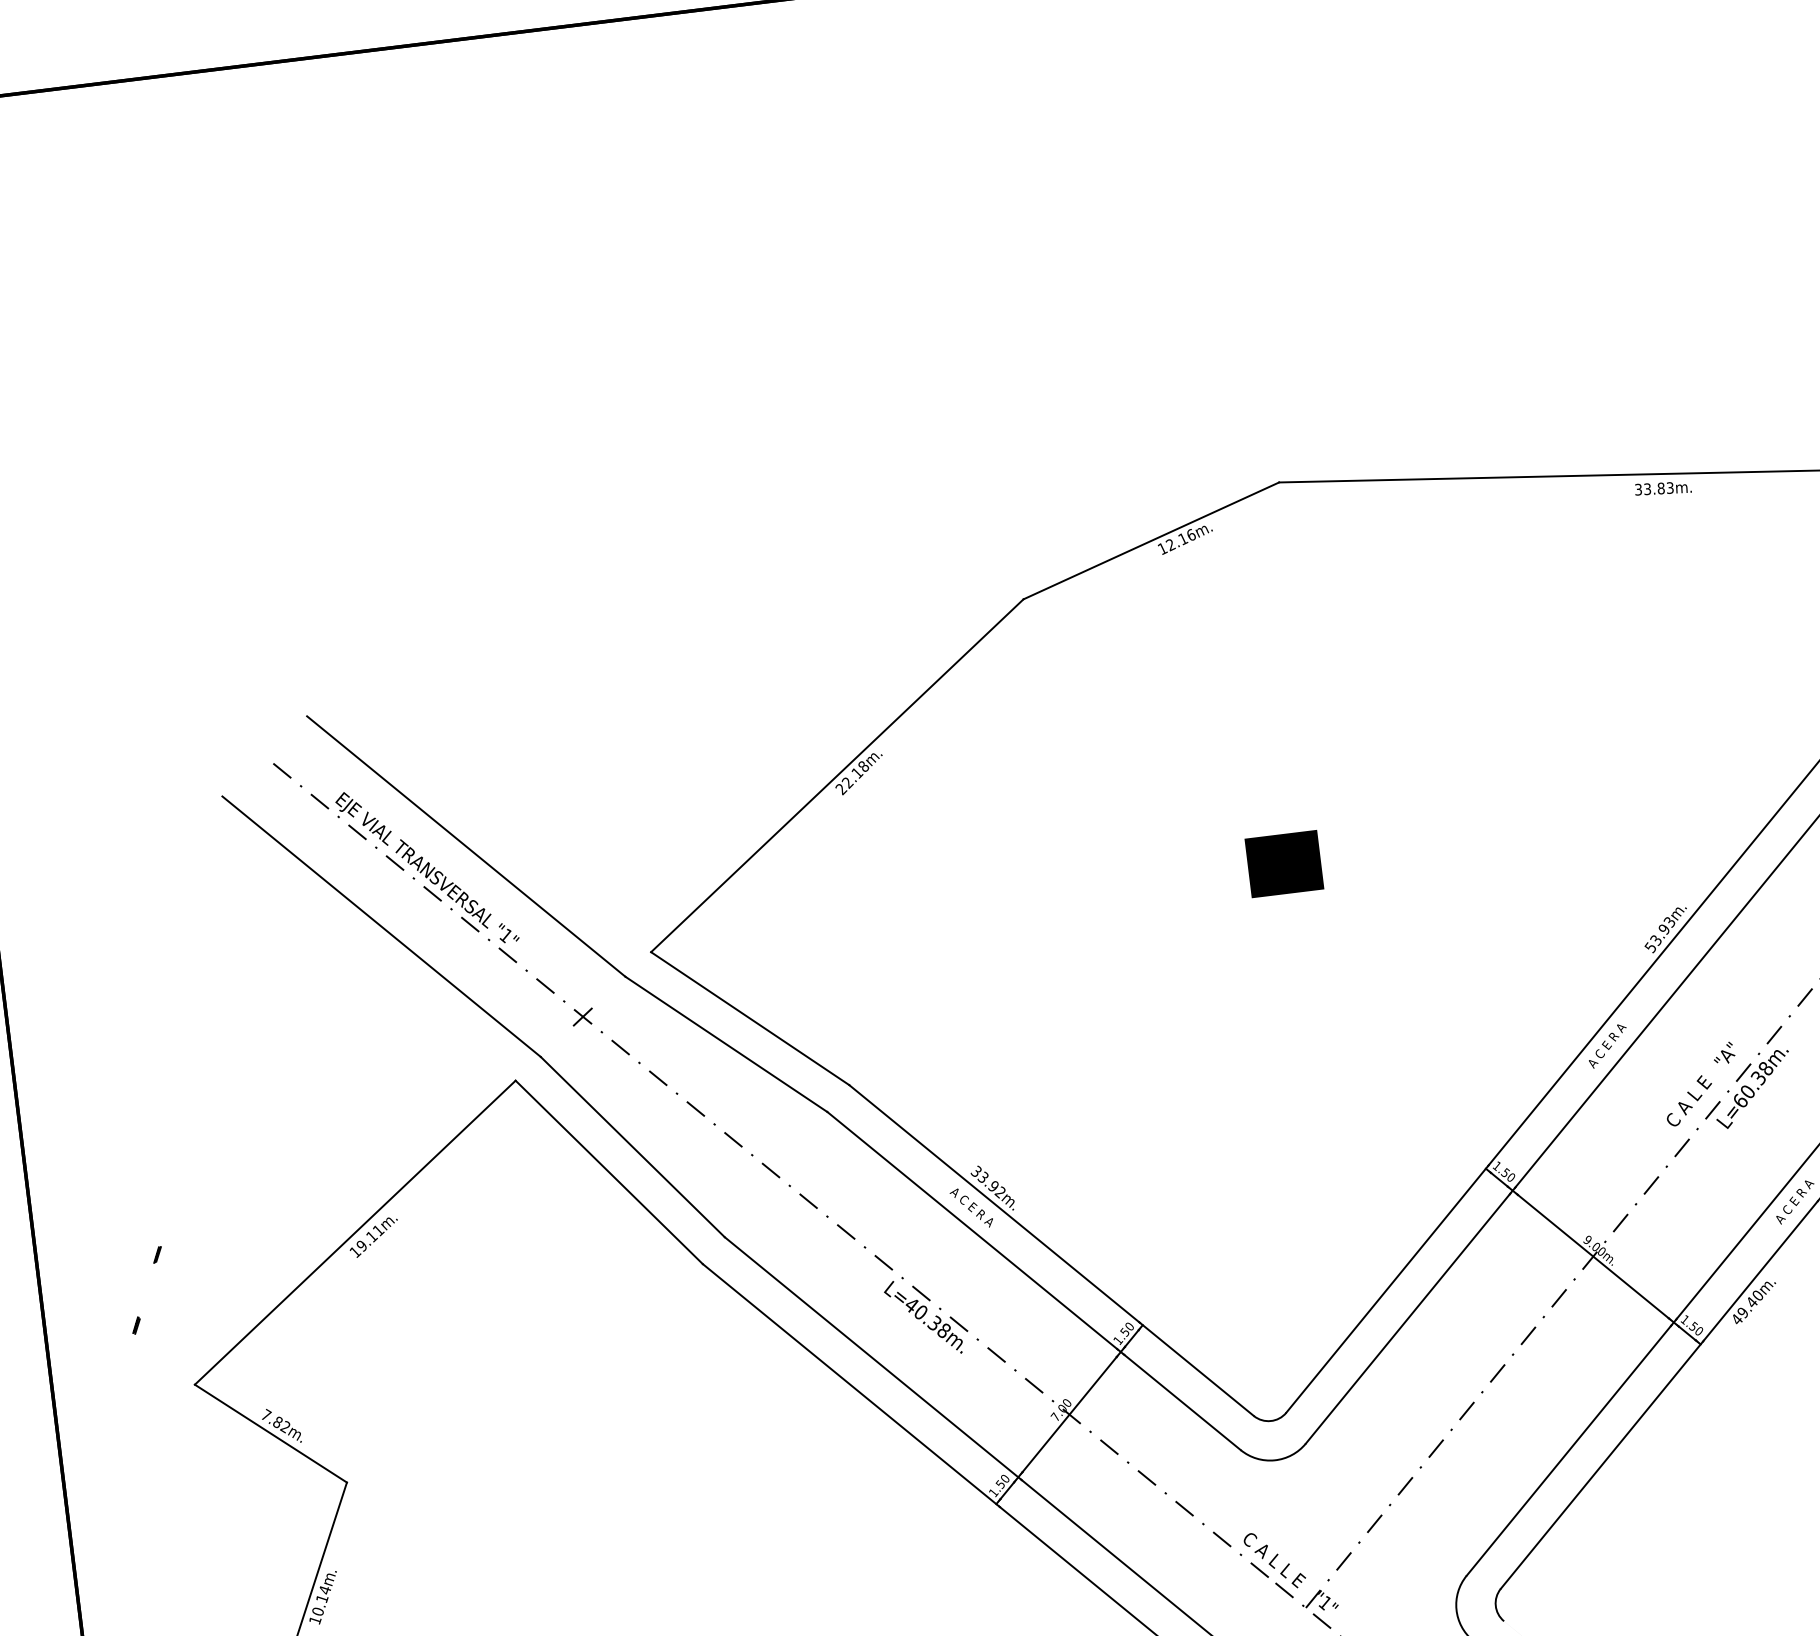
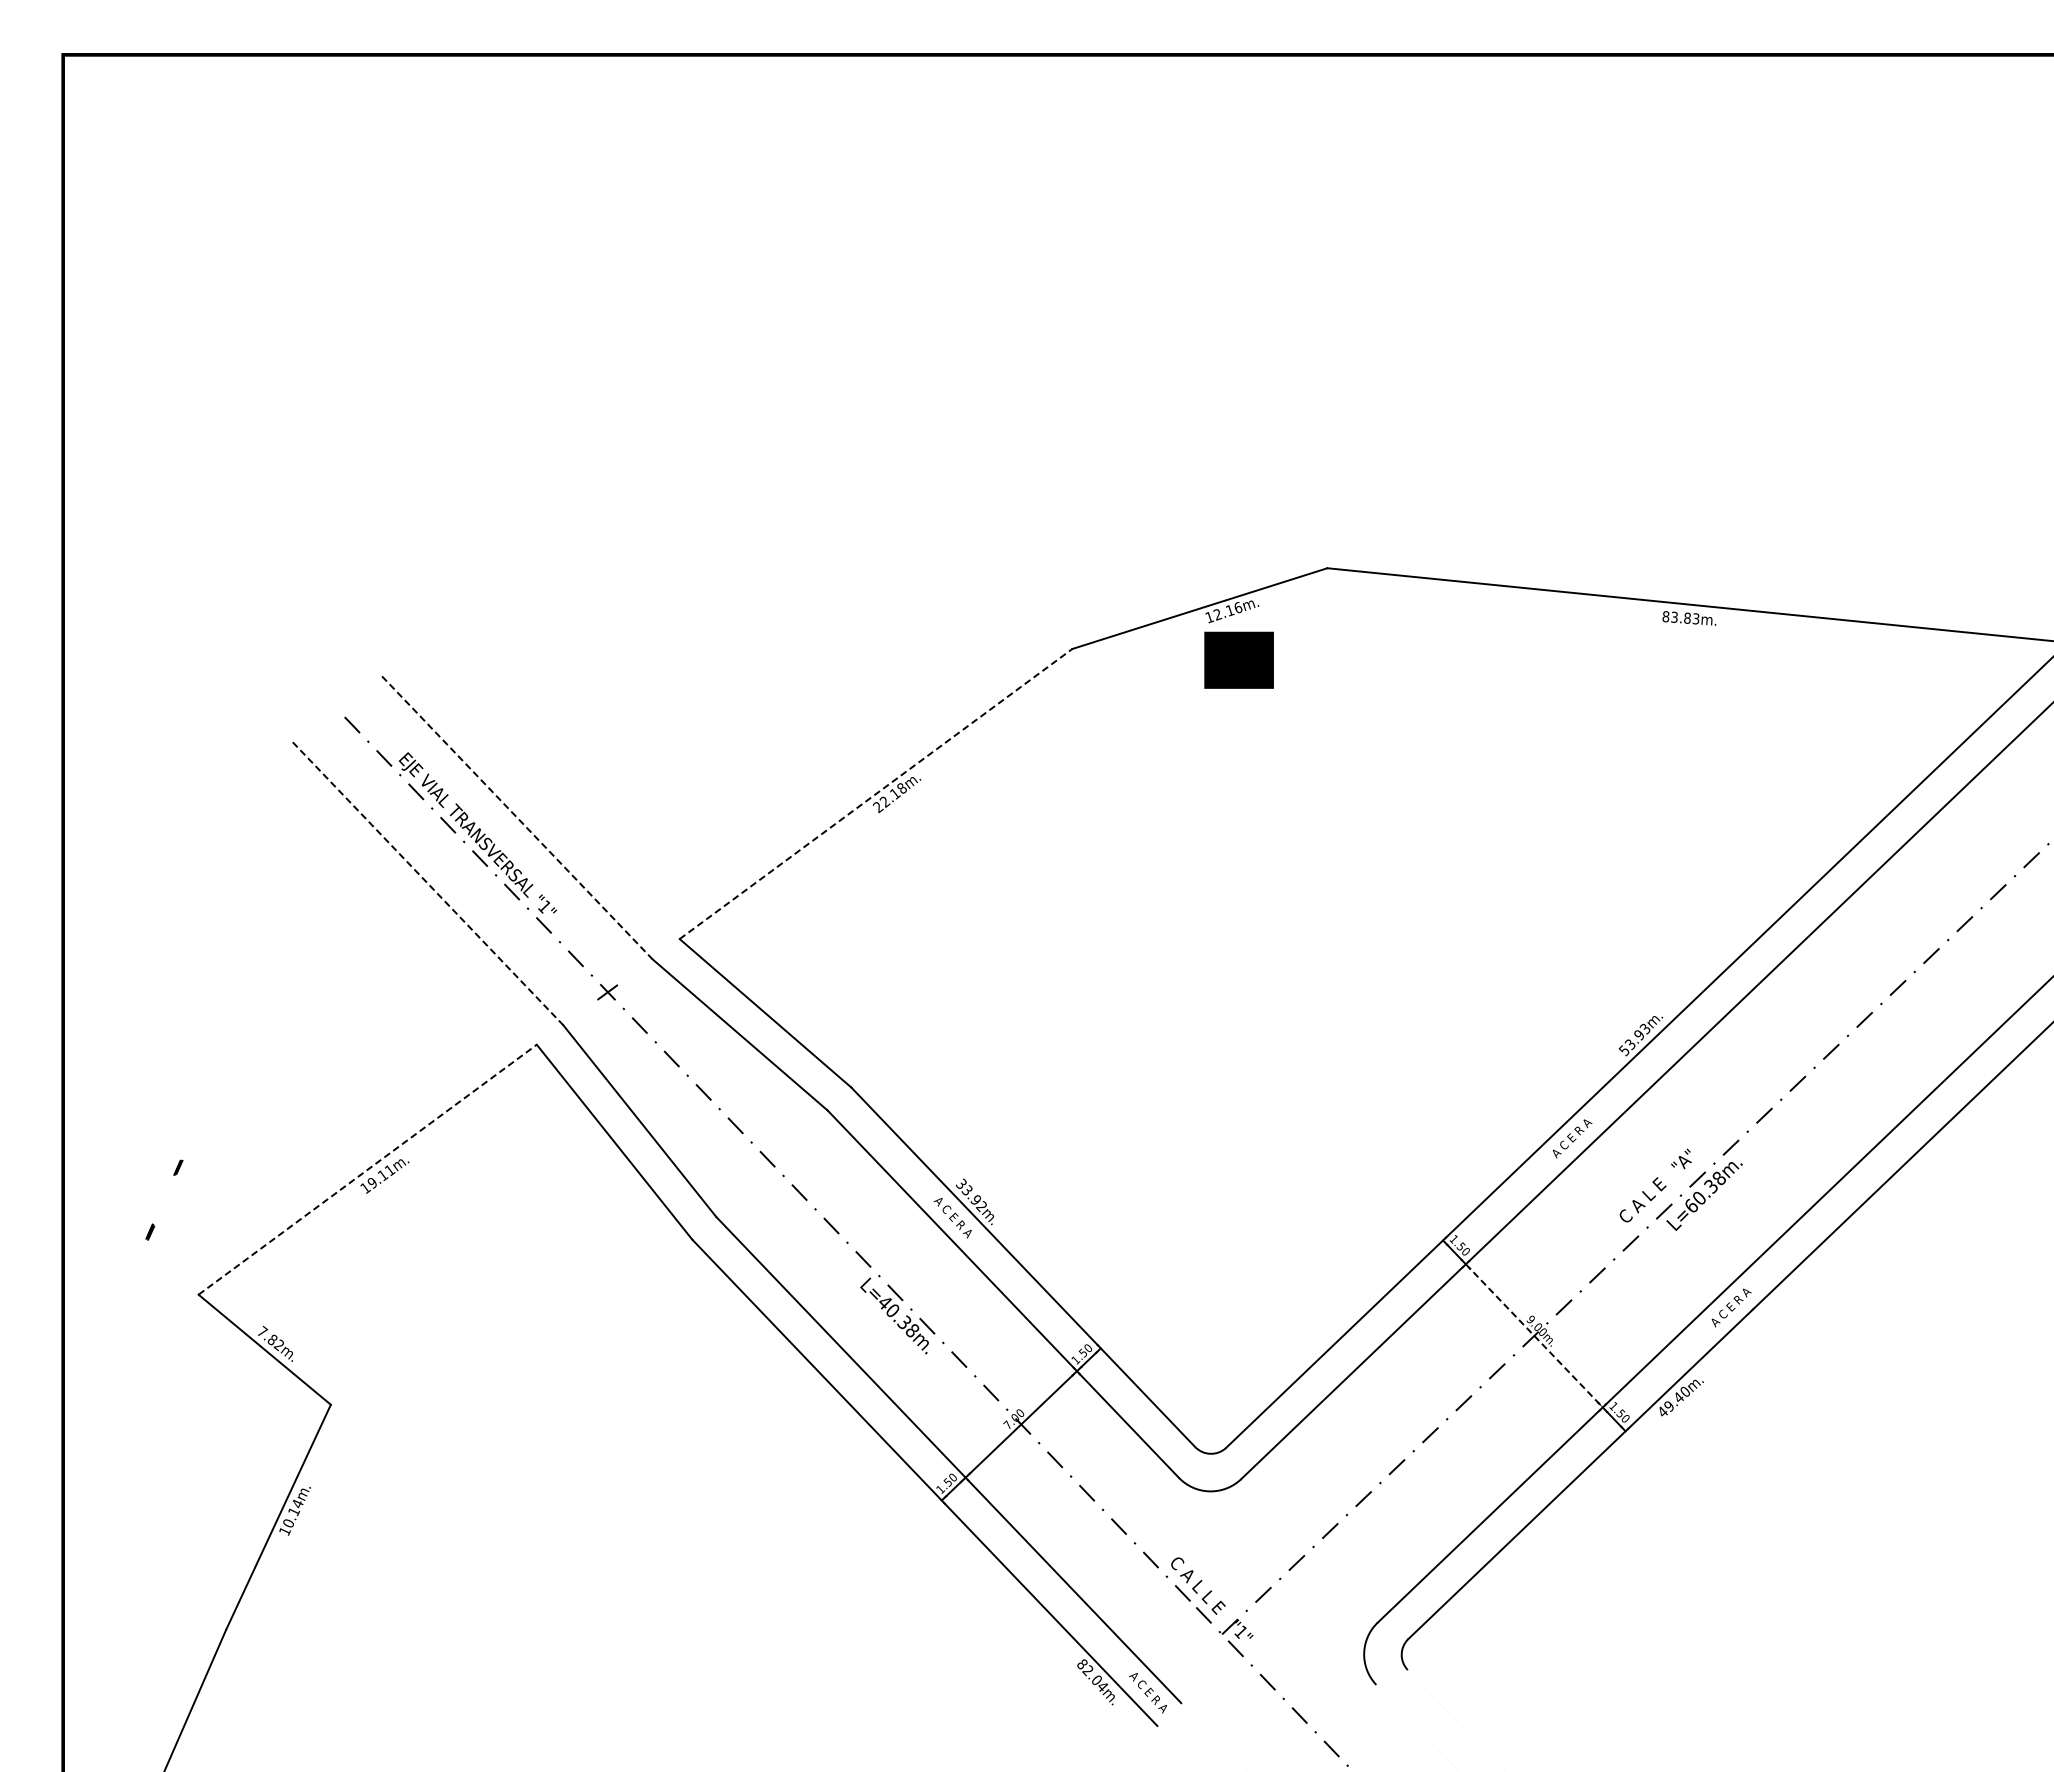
text: (1637, 489) -> (1665, 616), 33.83m. -> 83.83m.
line: (837, 775) -> (876, 793), solid -> dashed
line: (466, 846) -> (517, 817), solid -> dashed
part: (1283, 863) -> (1238, 659), moved
line: (382, 926) -> (428, 883), solid -> dashed
line: (356, 1232) -> (368, 1169), solid -> dashed
line: (1593, 1257) -> (1534, 1336), solid -> dashed

